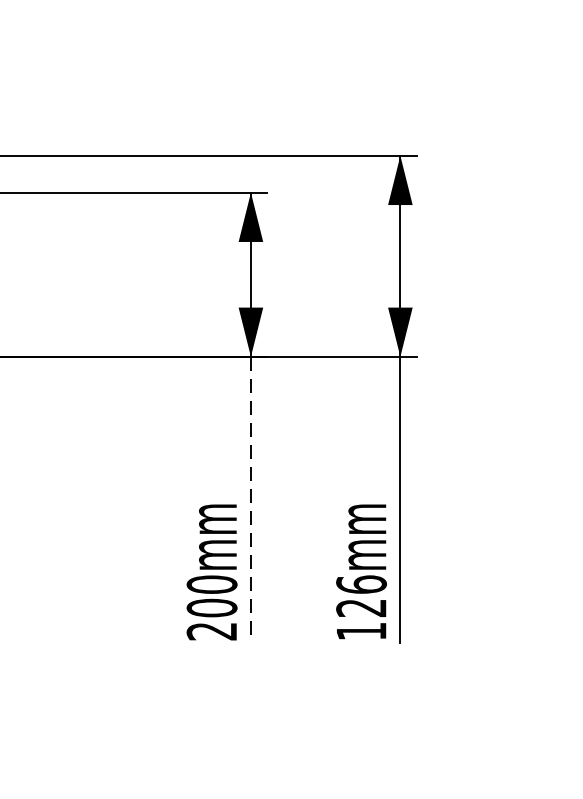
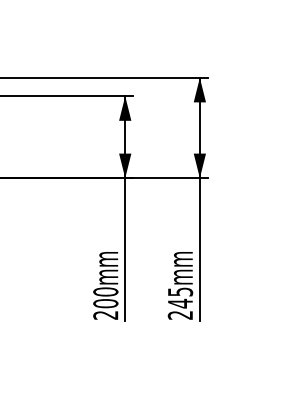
line: (251, 501) -> (125, 250), dashed -> solid
text: (361, 607) -> (180, 303), 126mm -> 245mm

